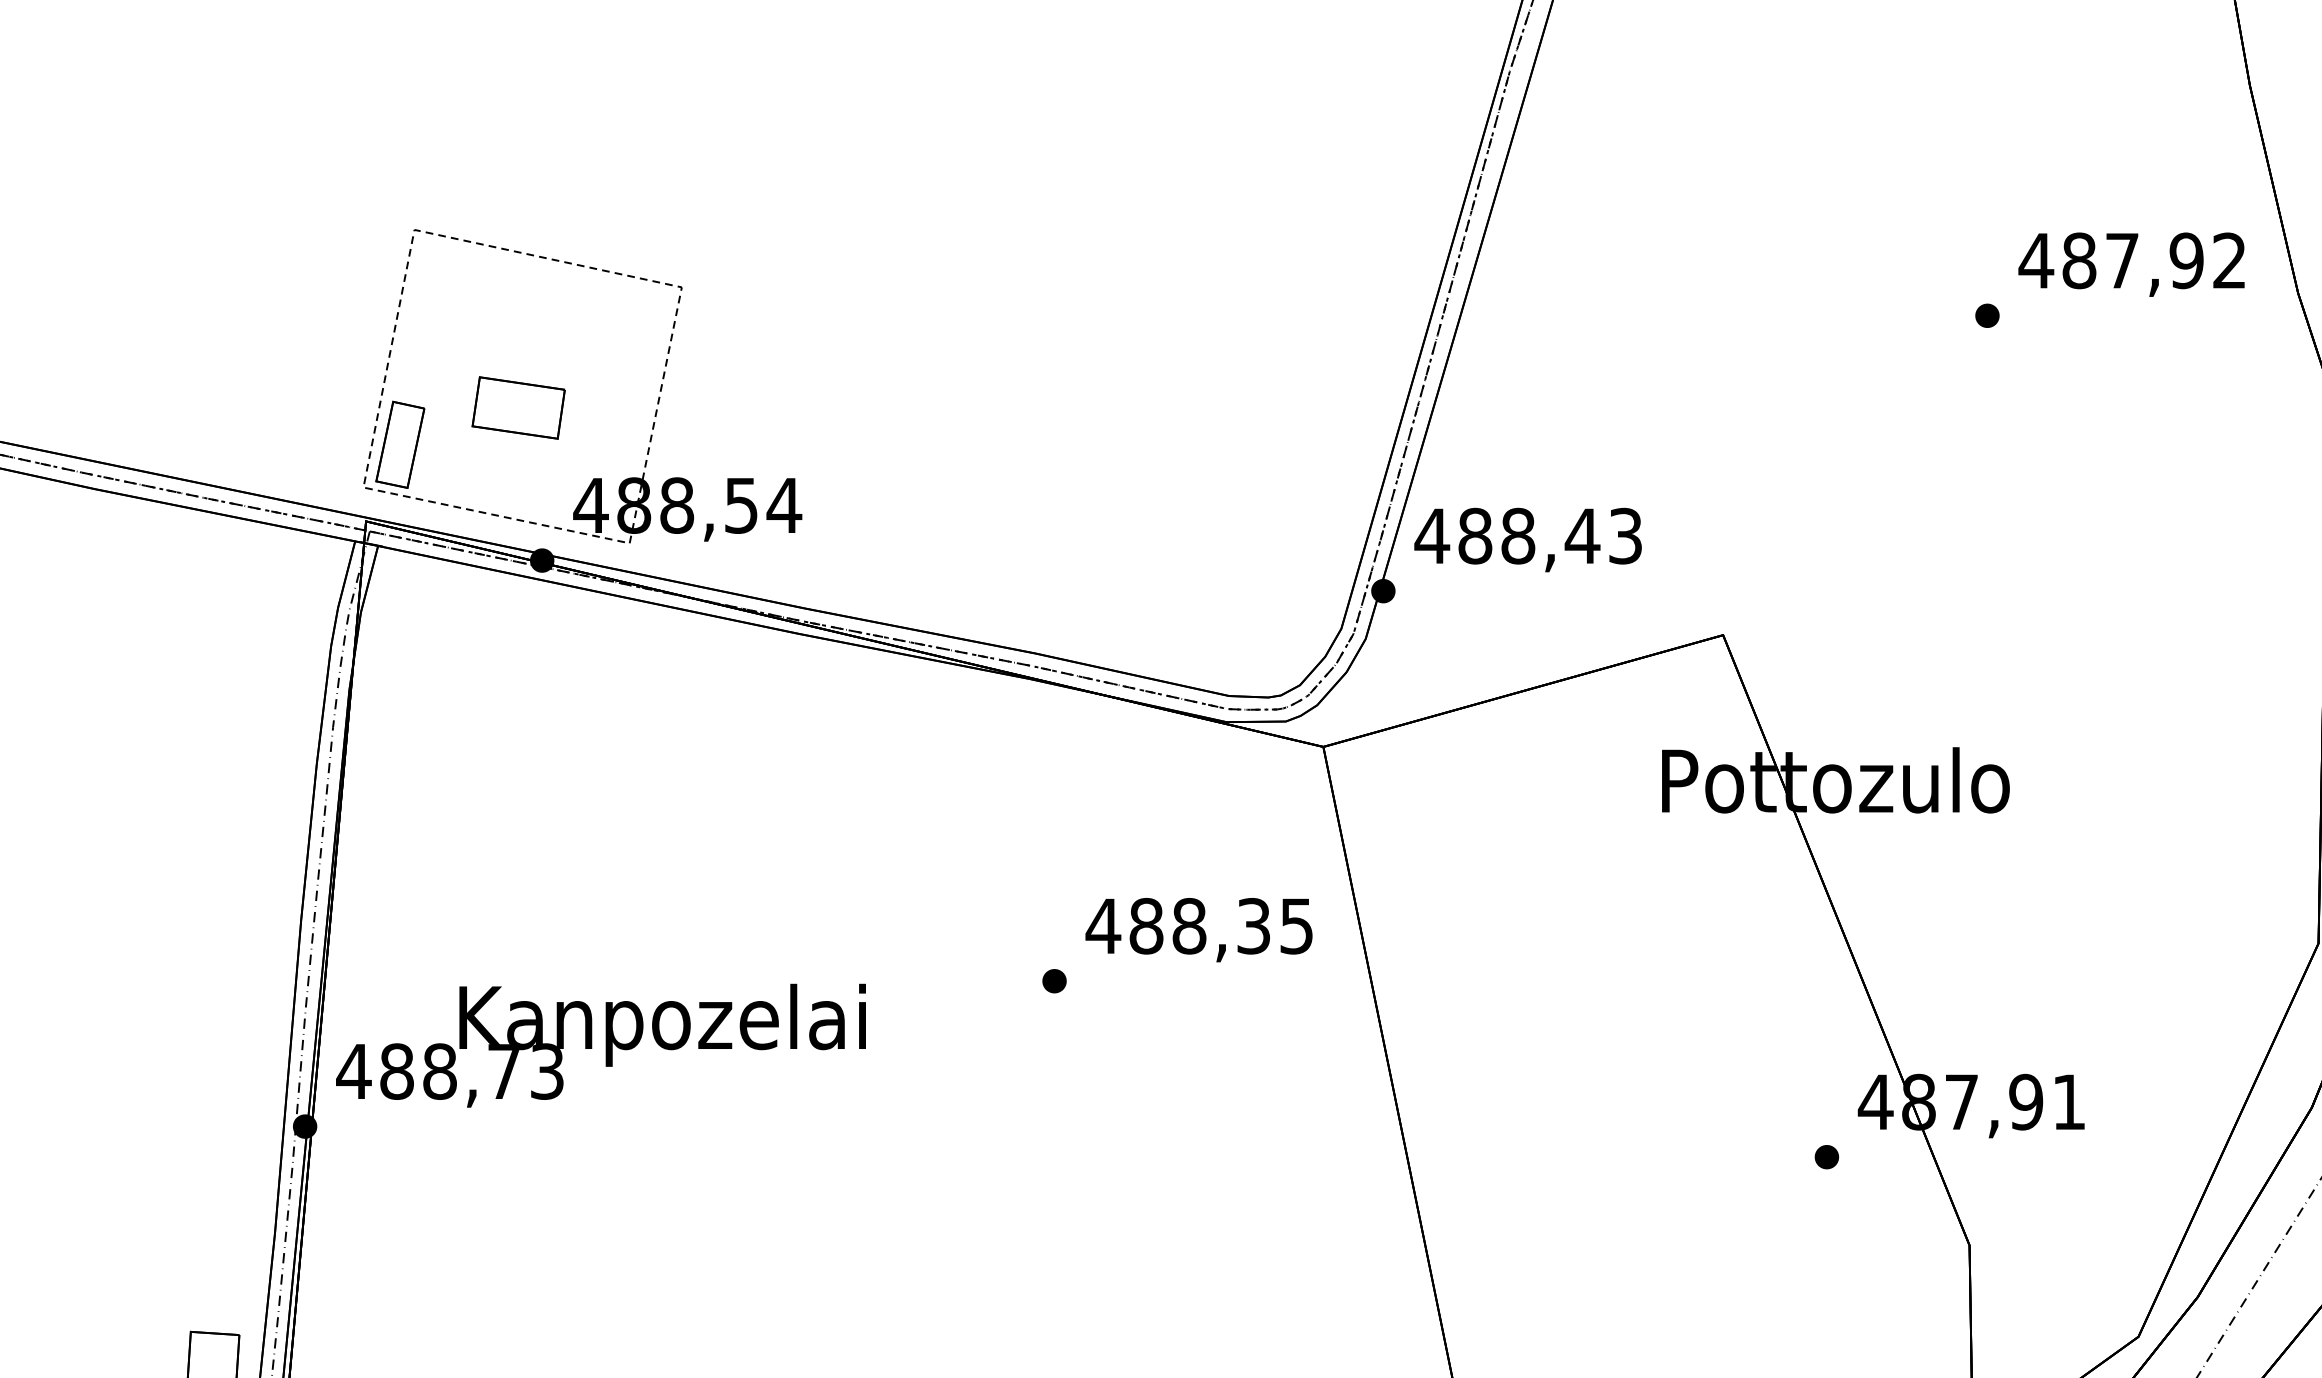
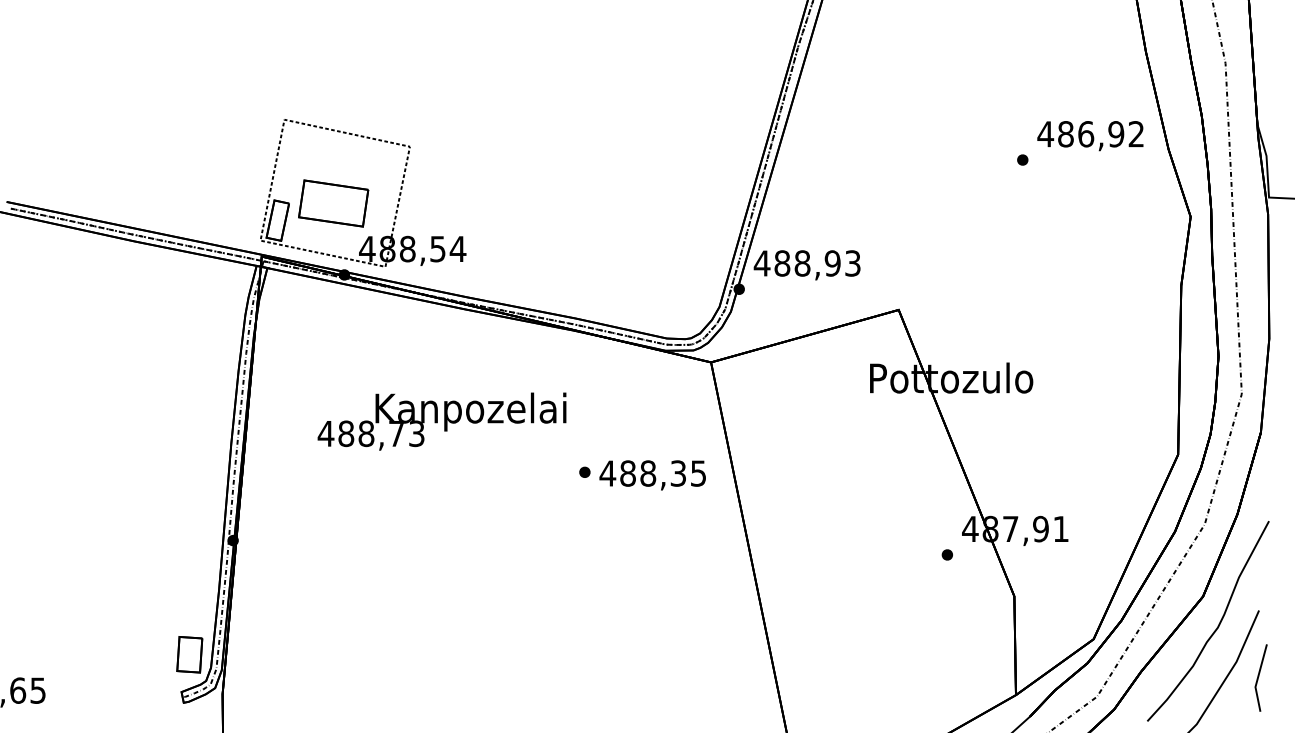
text: (2123, 261) -> (1086, 134), 487,92 -> 486,92
part: (516, 406) -> (332, 202), size x1.6
text: (1582, 536) -> (832, 263), 488,43 -> 488,93
text: (1198, 930) -> (652, 475), moved
text: (599, 1045) -> (441, 421), moved

